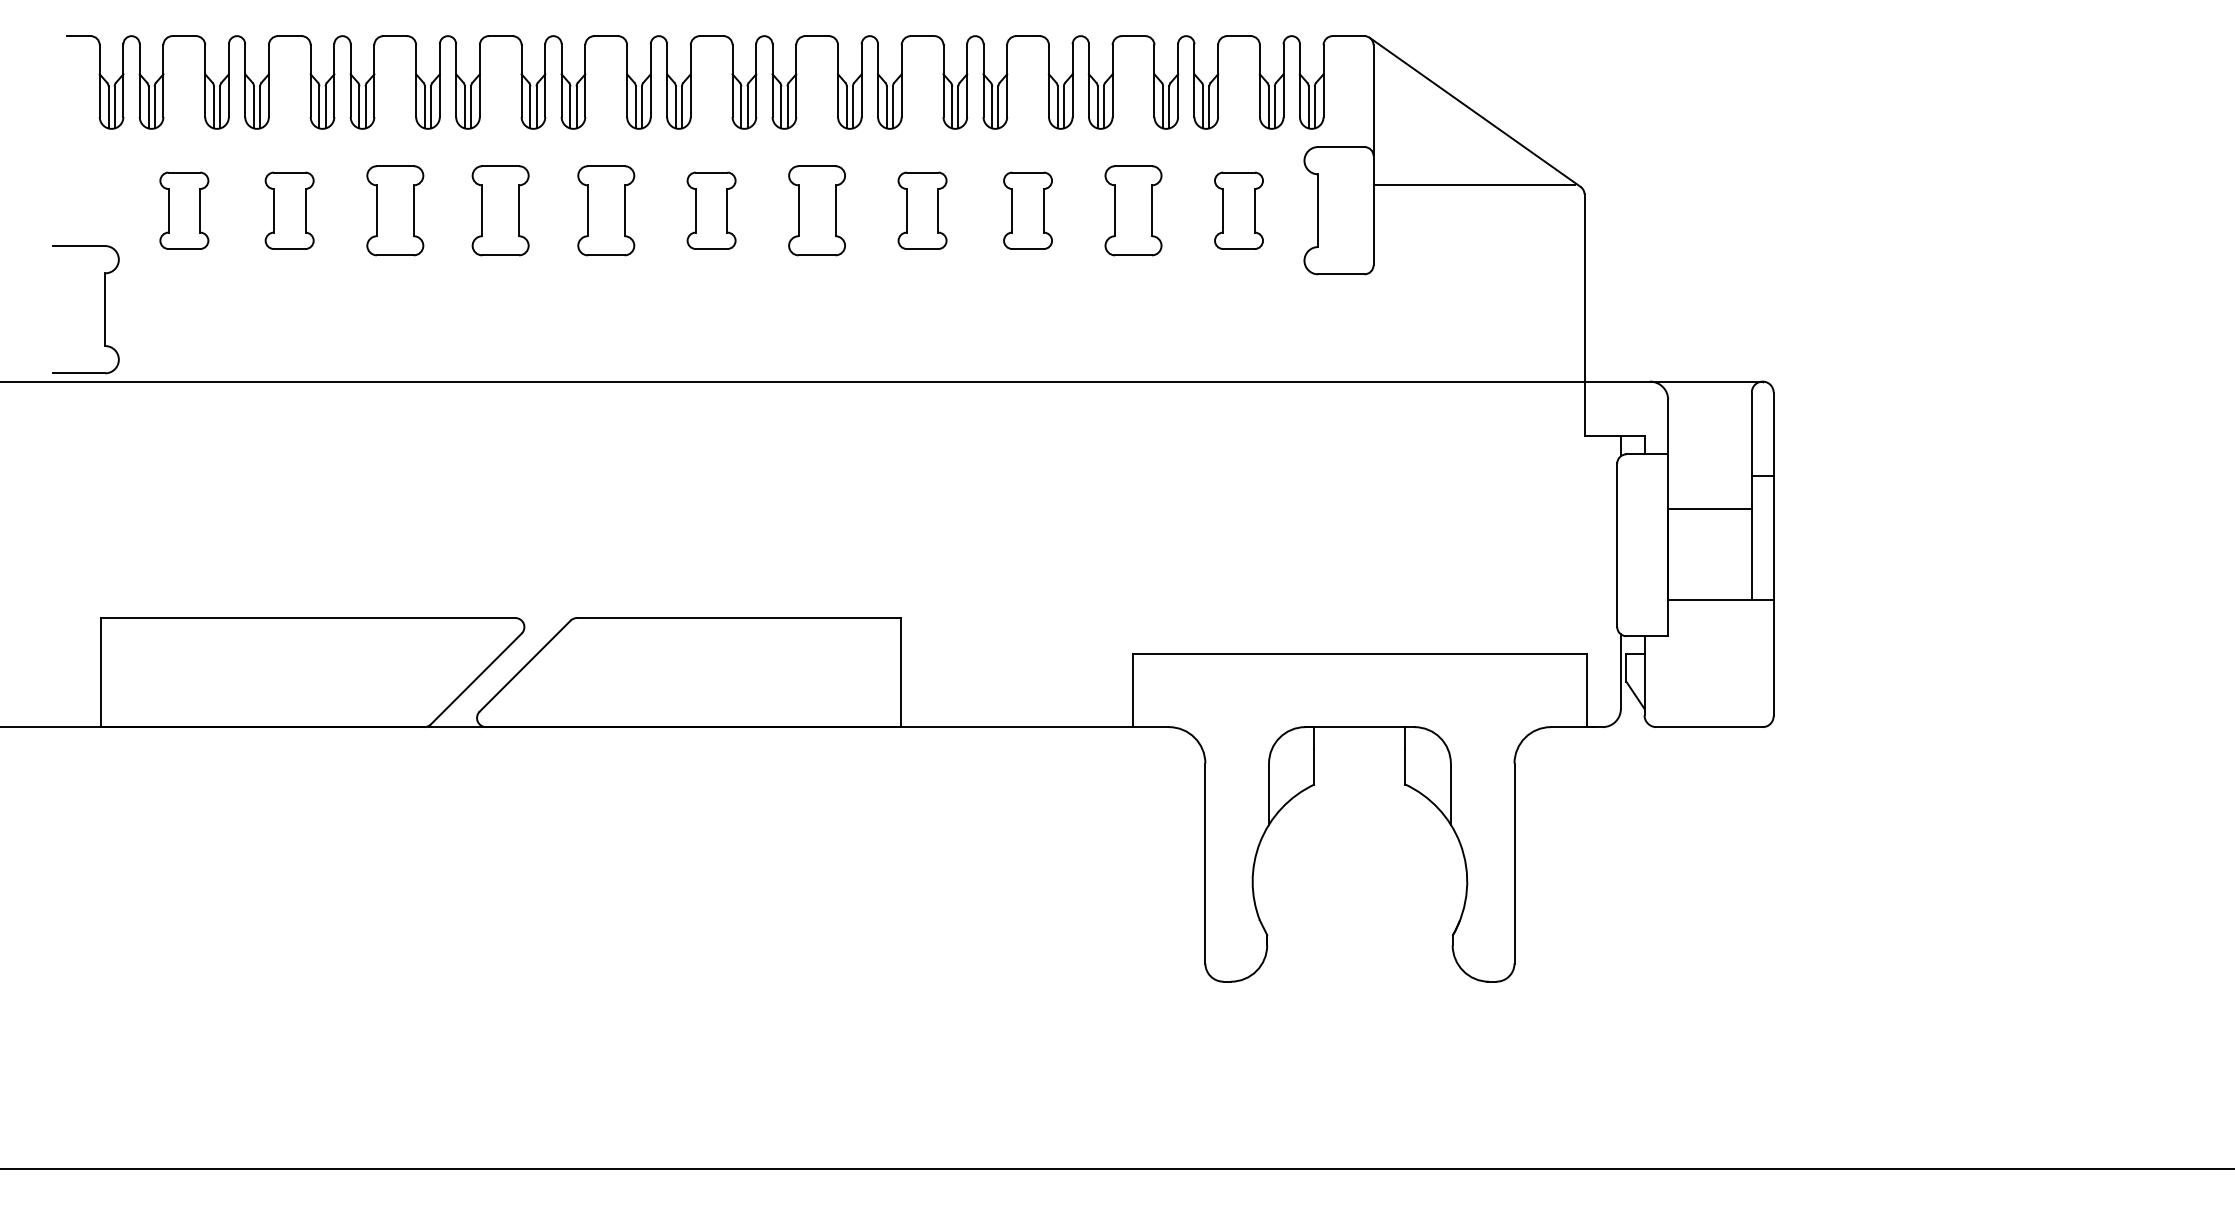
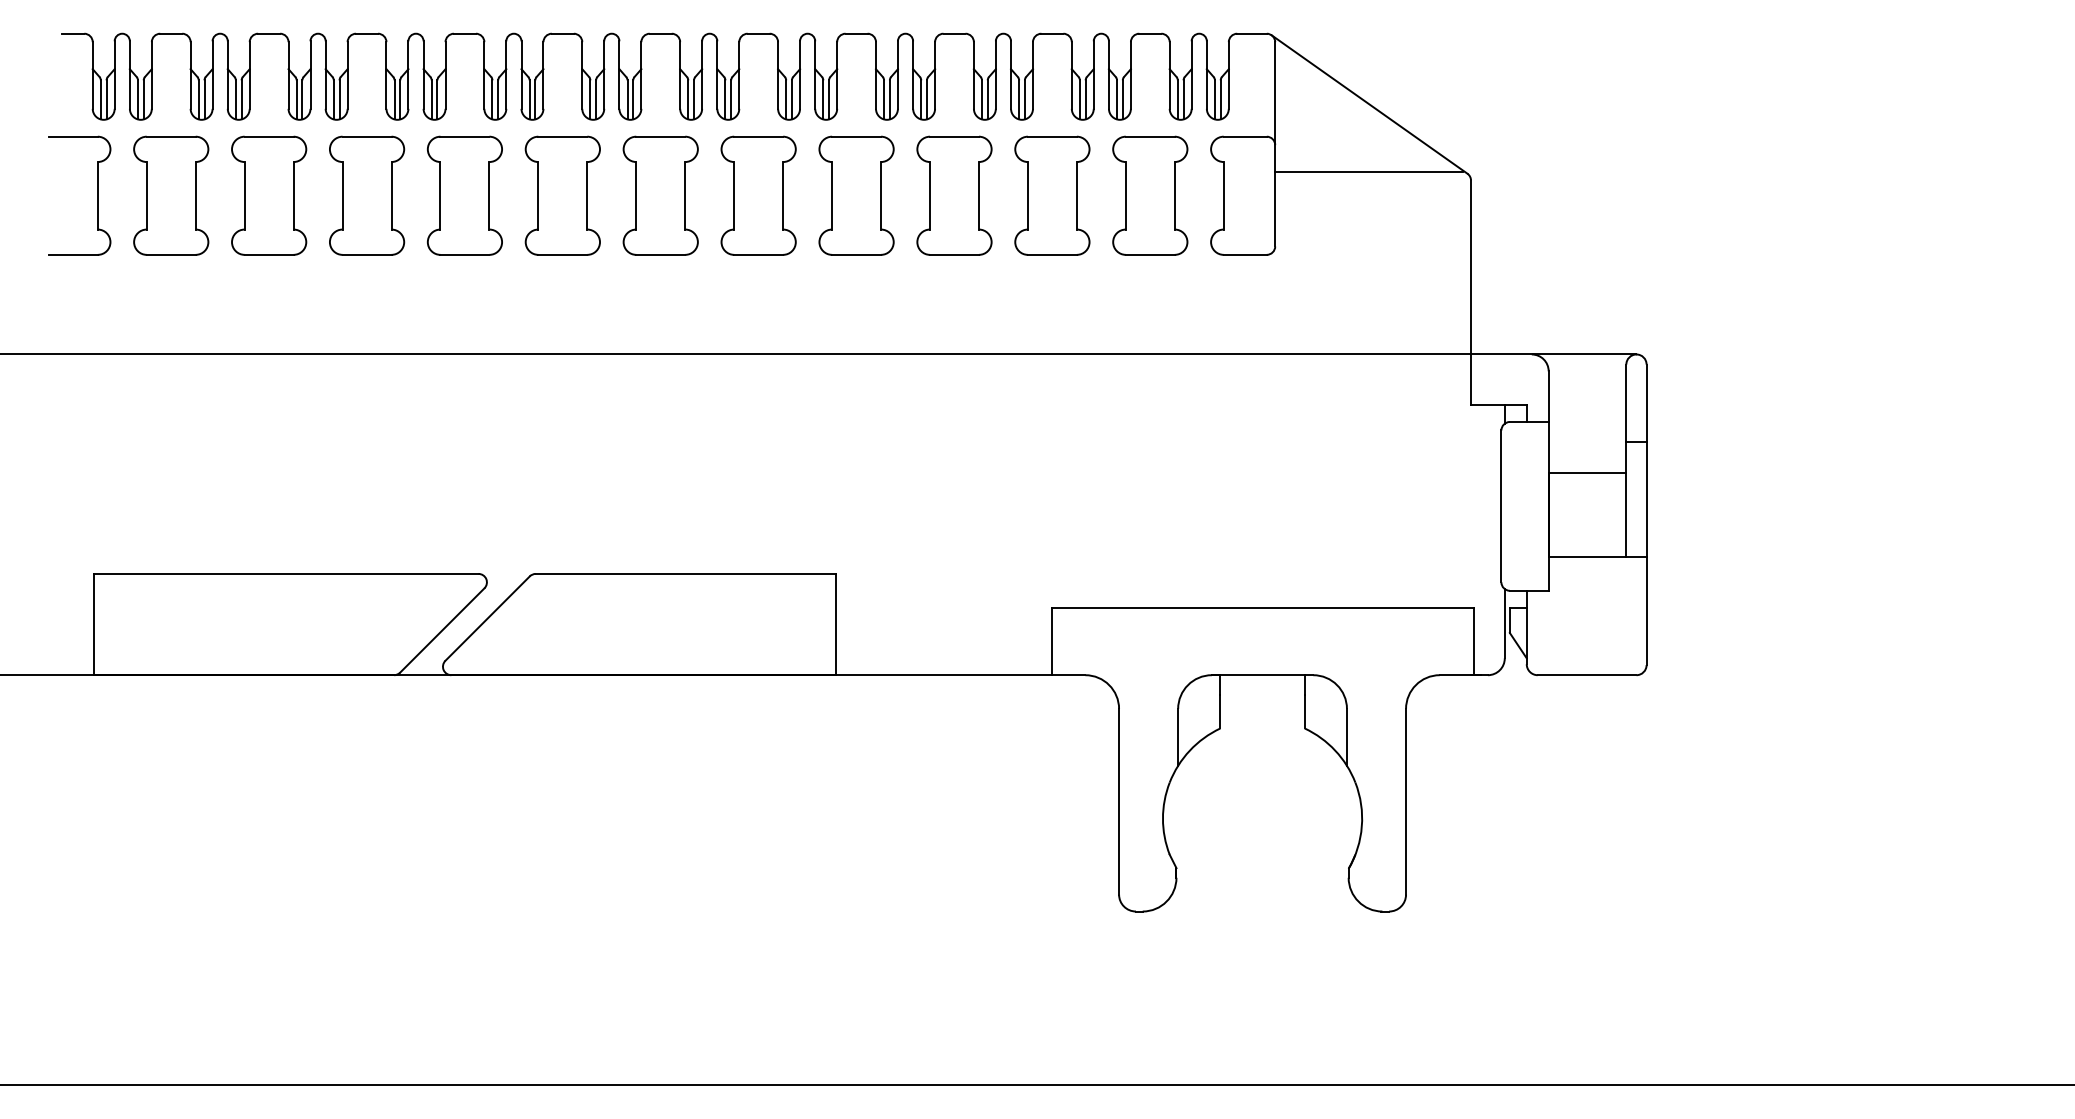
part: (184, 210) -> (171, 195), size x1.67
part: (289, 210) -> (268, 195), size x1.67
part: (395, 210) -> (367, 195), size x1.43
part: (500, 210) -> (464, 195), size x1.43
part: (606, 210) -> (563, 195), size x1.43
part: (711, 210) -> (660, 195), size x1.67
part: (816, 210) -> (758, 195), size x1.43
part: (922, 210) -> (856, 195), size x1.67
part: (1027, 210) -> (953, 195), size x1.67
part: (1133, 210) -> (1052, 195), size x1.43
part: (1238, 210) -> (1149, 195), size x1.67
part: (104, 309) -> (97, 195), moved

